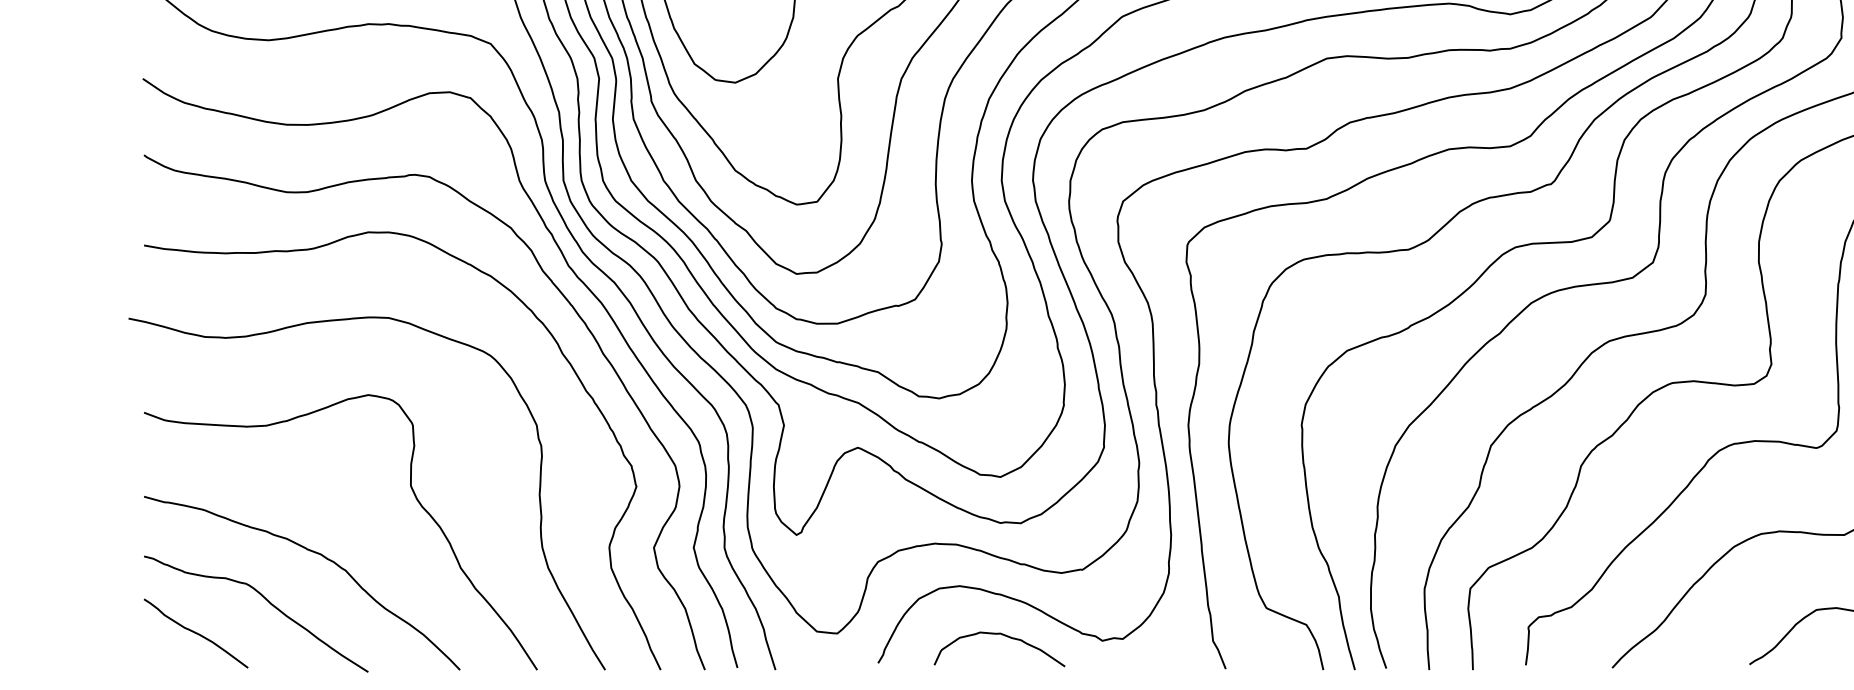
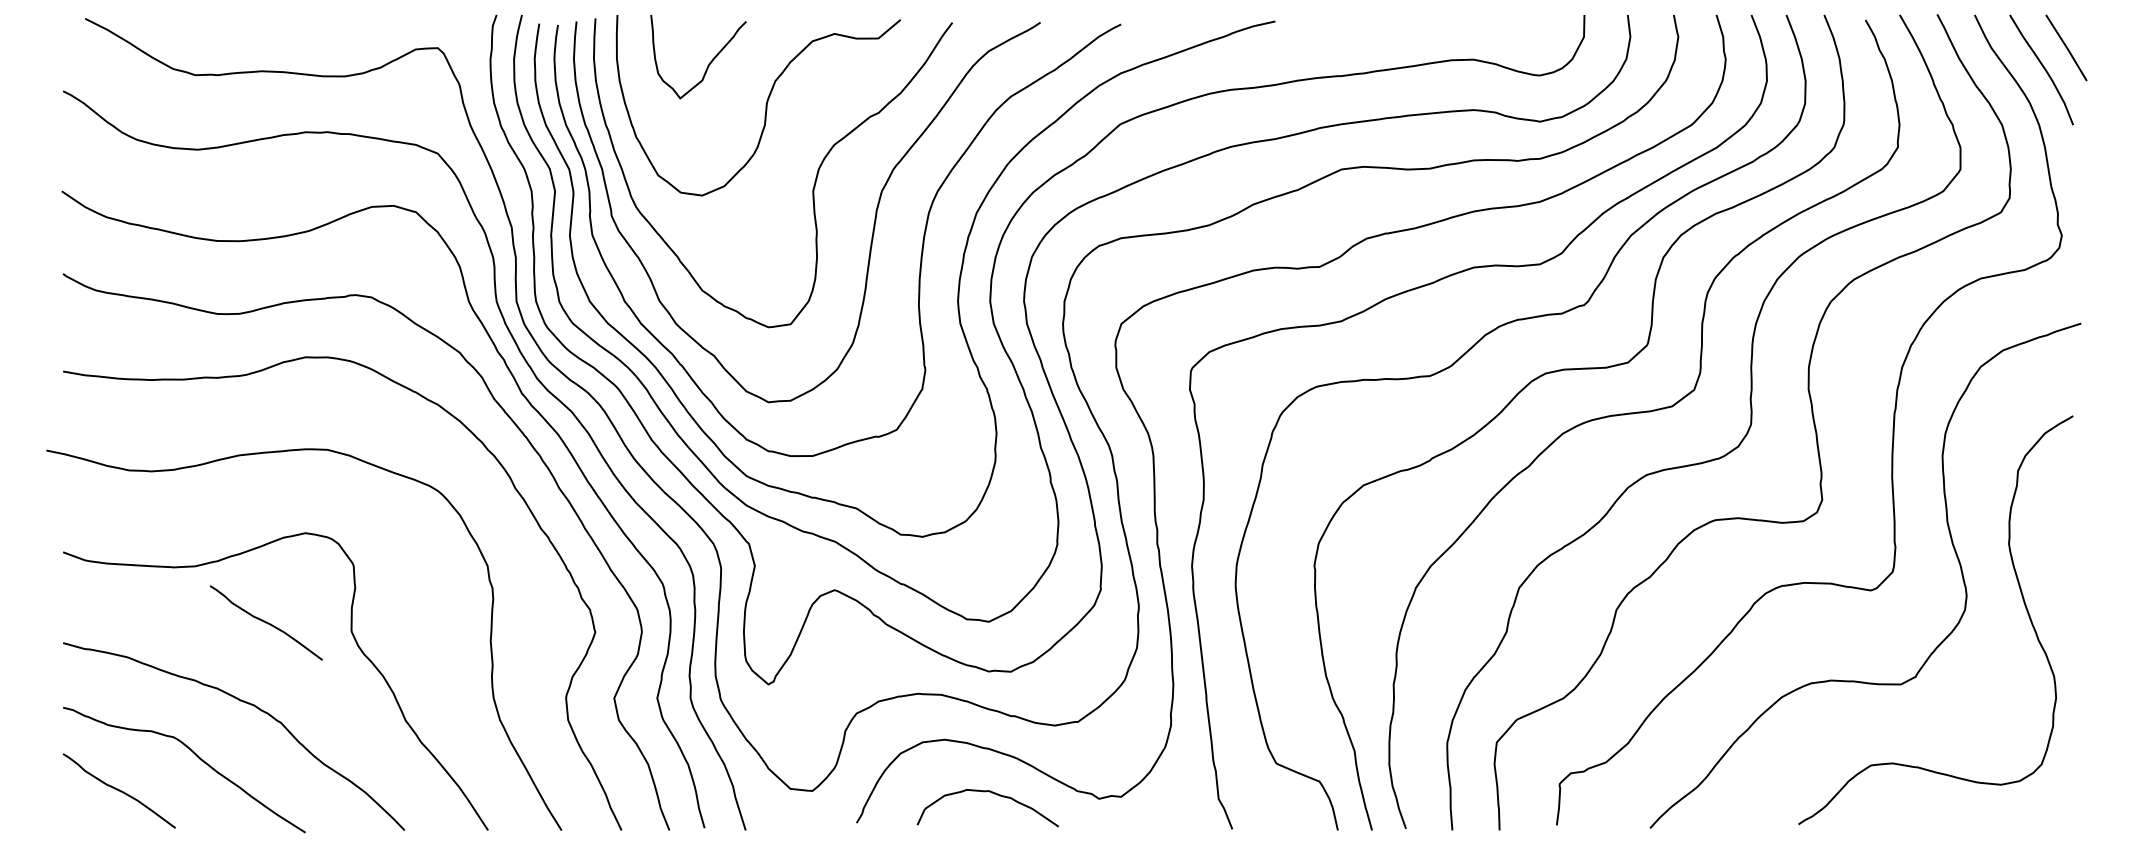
curve: (331, 477) -> (265, 622), added

